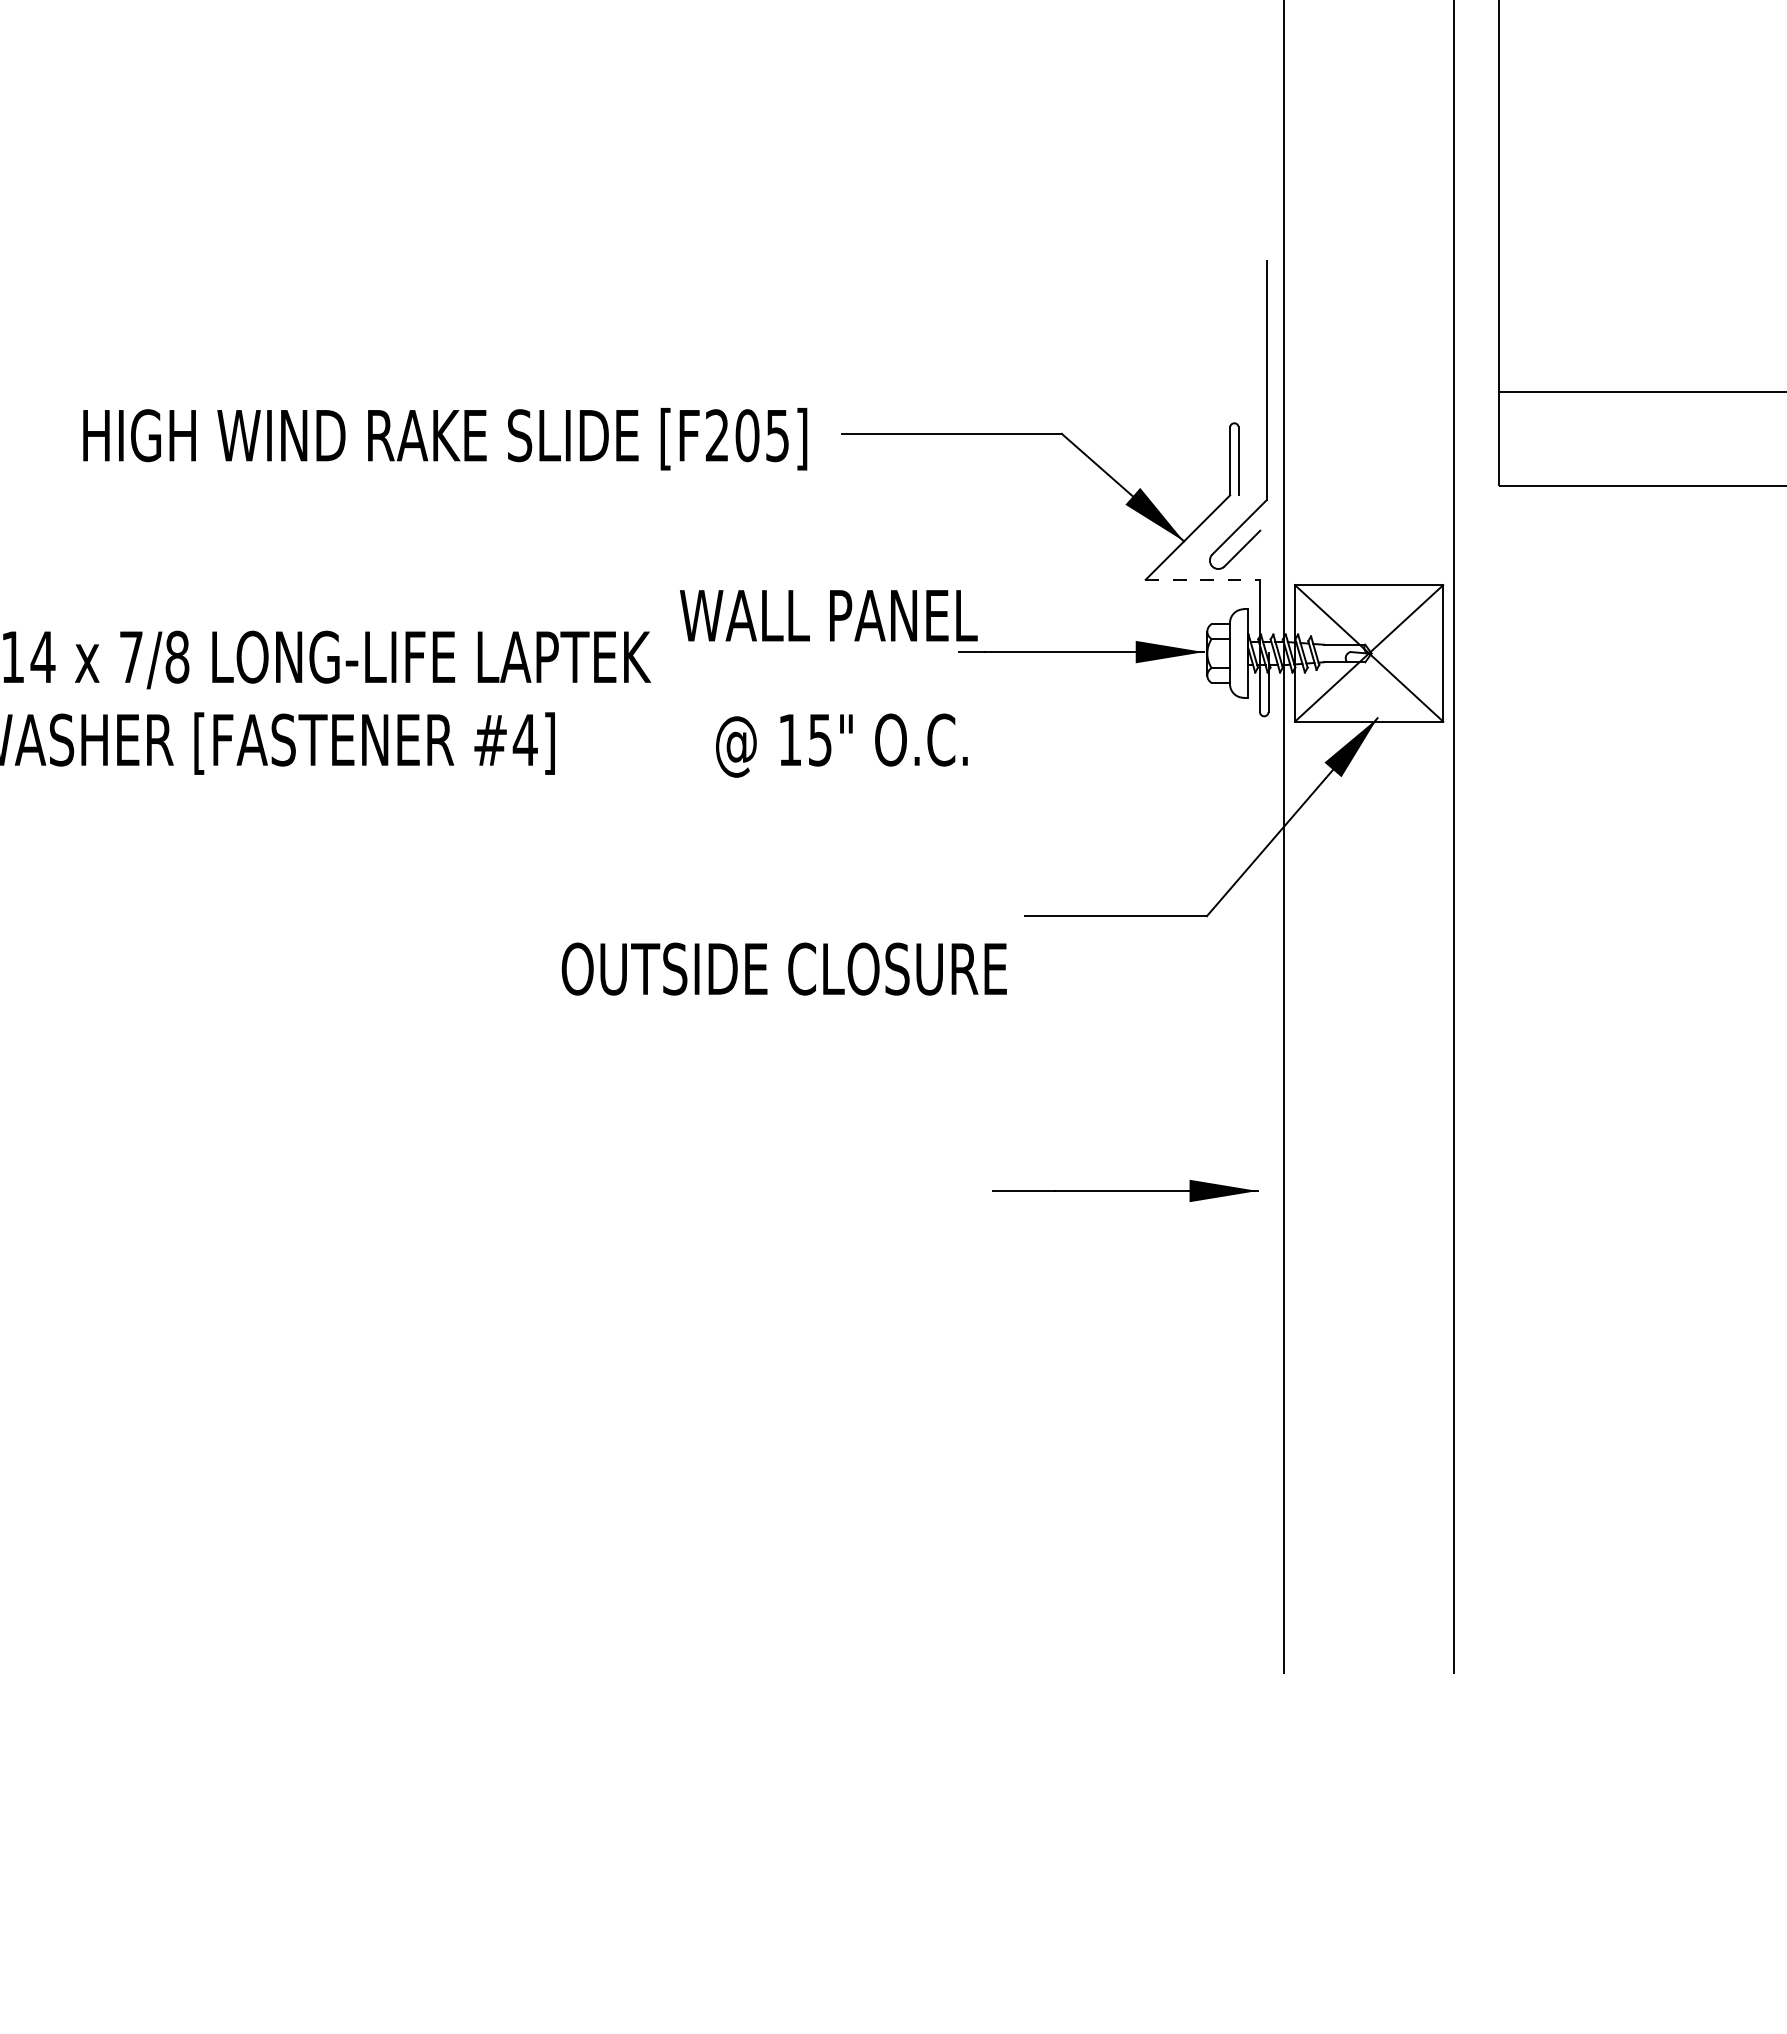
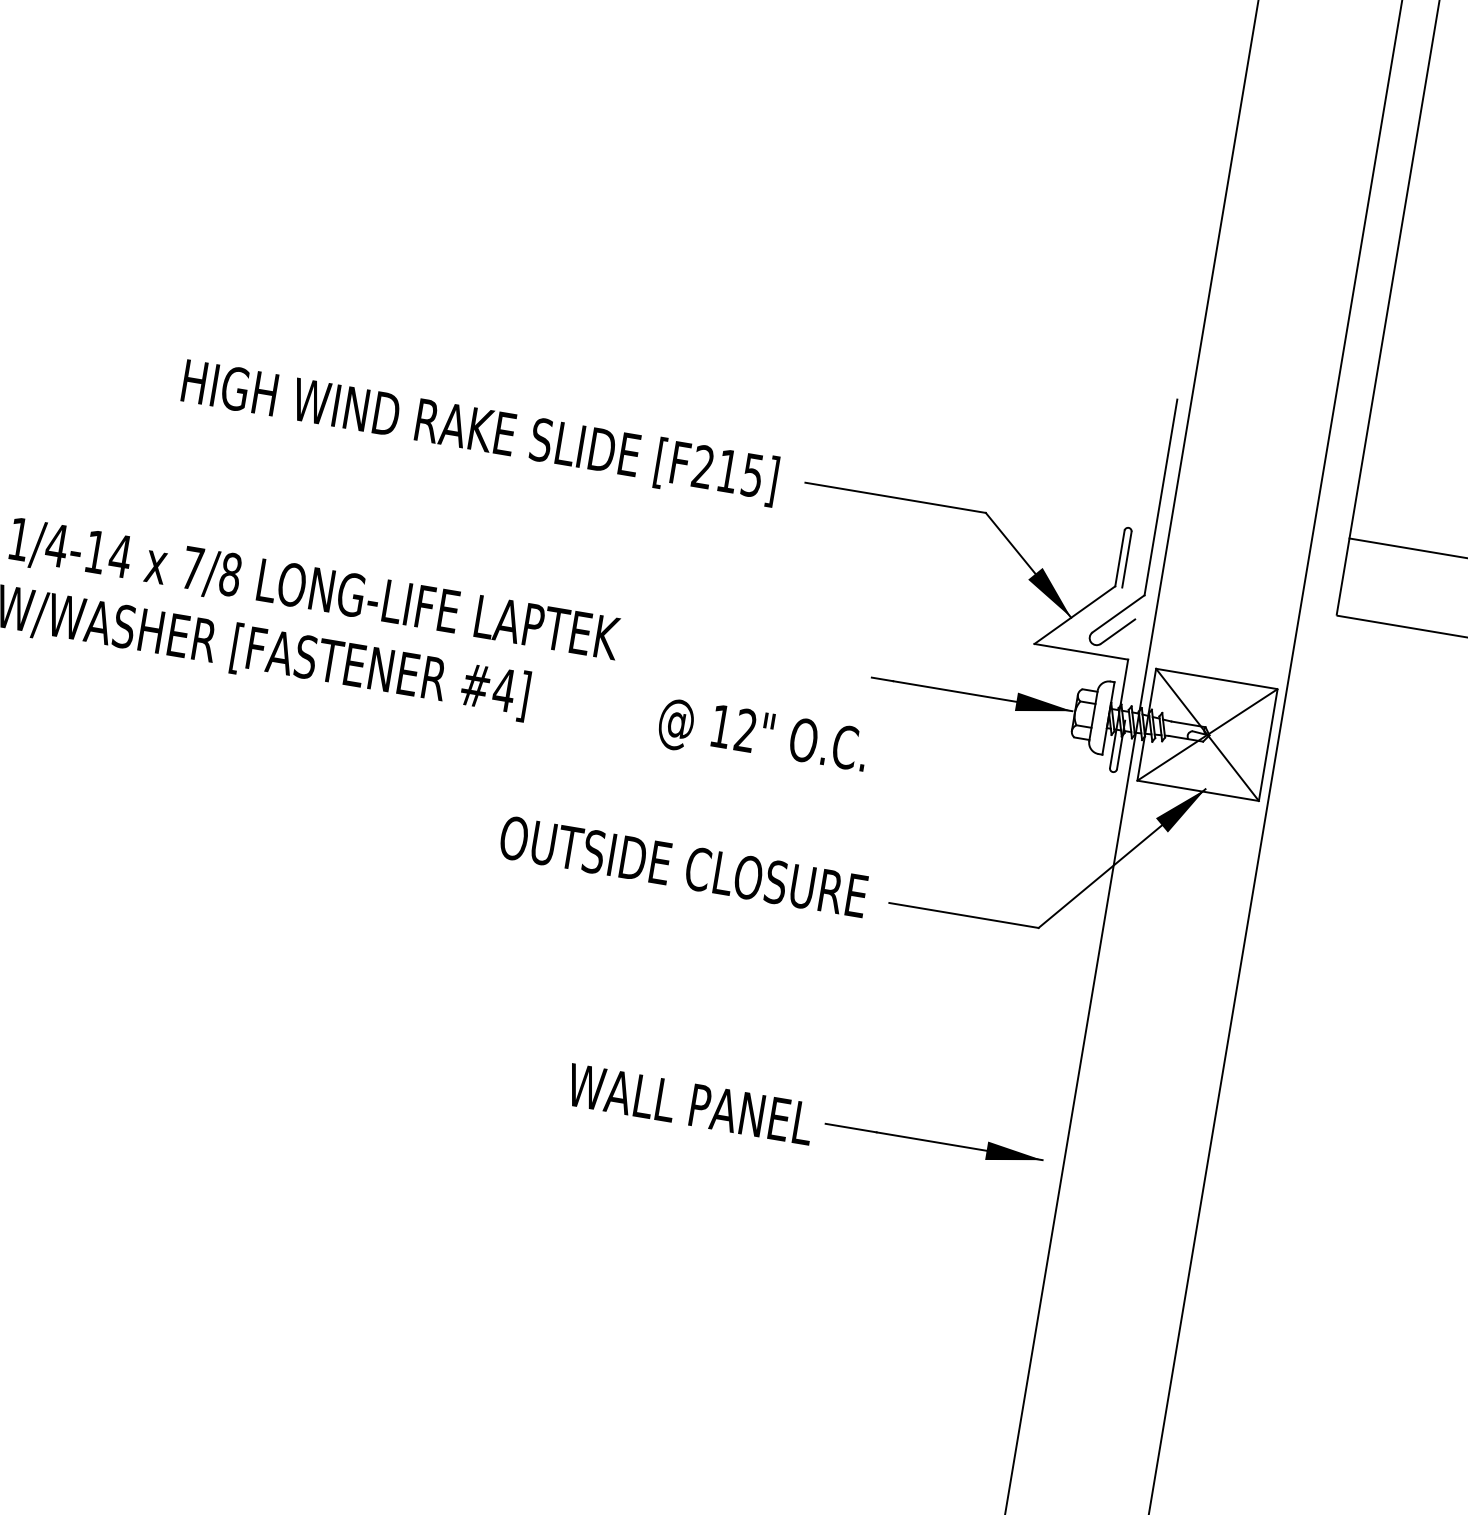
text: (747, 435) -> (728, 471), [F205] -> [F215]
line: (1203, 579) -> (1081, 651), dashed -> solid
text: (828, 615) -> (690, 1104), moved
text: (819, 739) -> (745, 730), 15" -> 12"
text: (783, 968) -> (682, 866), moved

